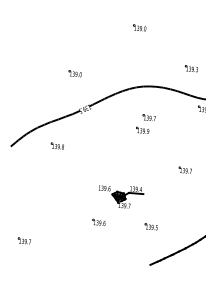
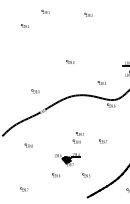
part: (144, 123) -> (77, 137), moved
part: (56, 145) -> (28, 145), moved
part: (24, 240) -> (24, 189), moved

